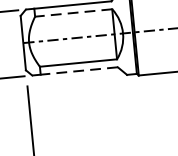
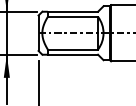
line: (72, 12) -> (72, 16), dashed -> solid
line: (78, 70) -> (72, 54), dashed -> solid

